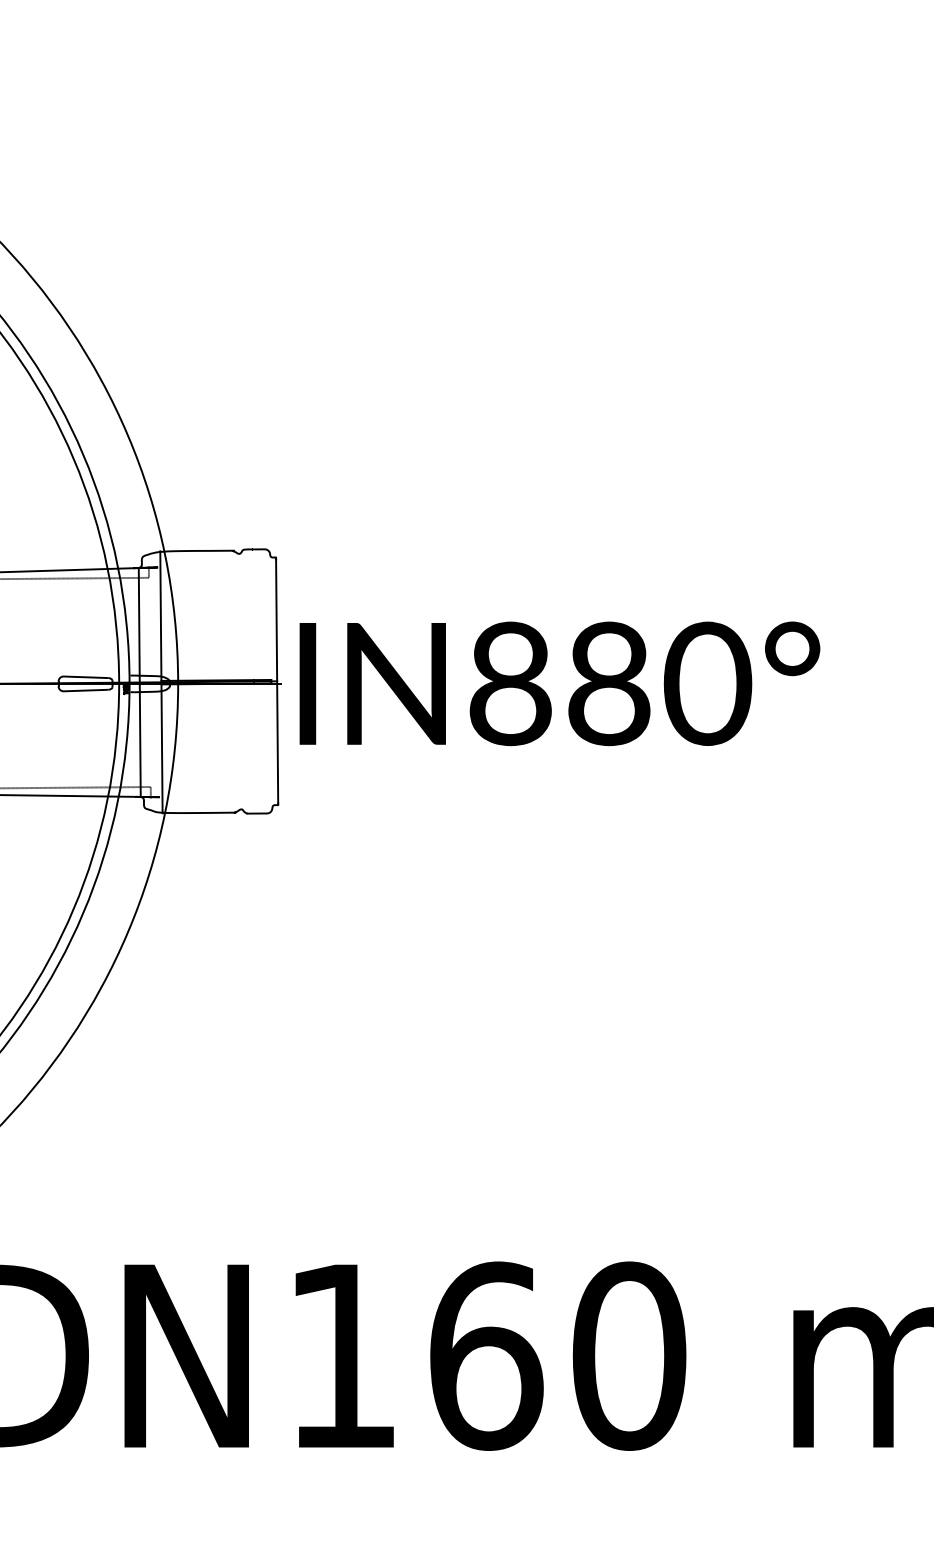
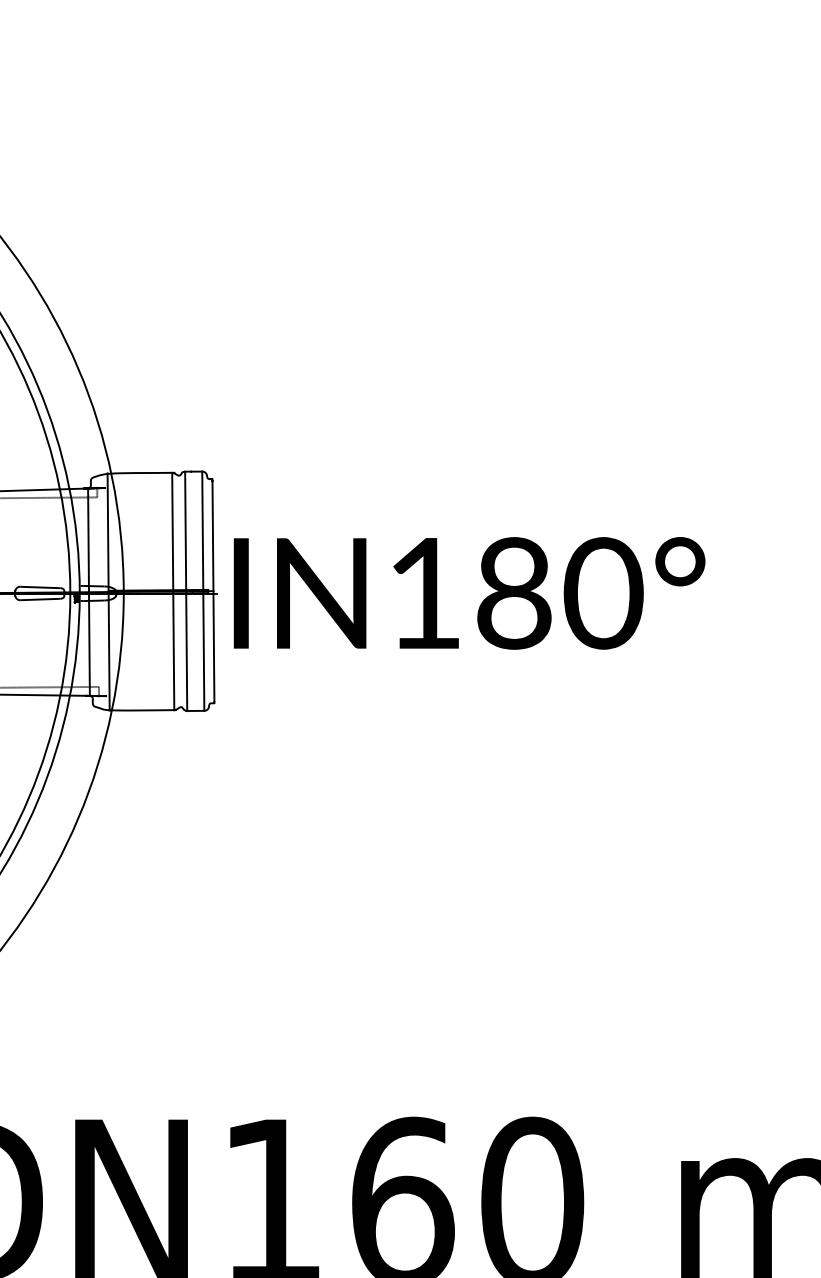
line: (232, 681) -> (173, 591), added
line: (246, 681) -> (185, 591), added
line: (265, 681) -> (202, 591), added
text: (510, 683) -> (424, 593), IN880° -> IN180°

